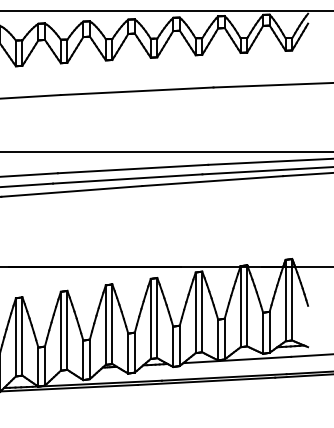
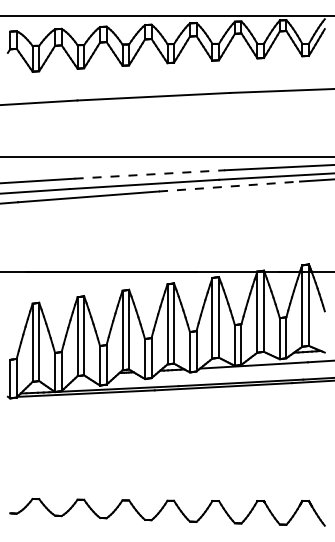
line: (133, 169) -> (150, 174), solid -> dashed
line: (212, 181) -> (229, 186), solid -> dashed

